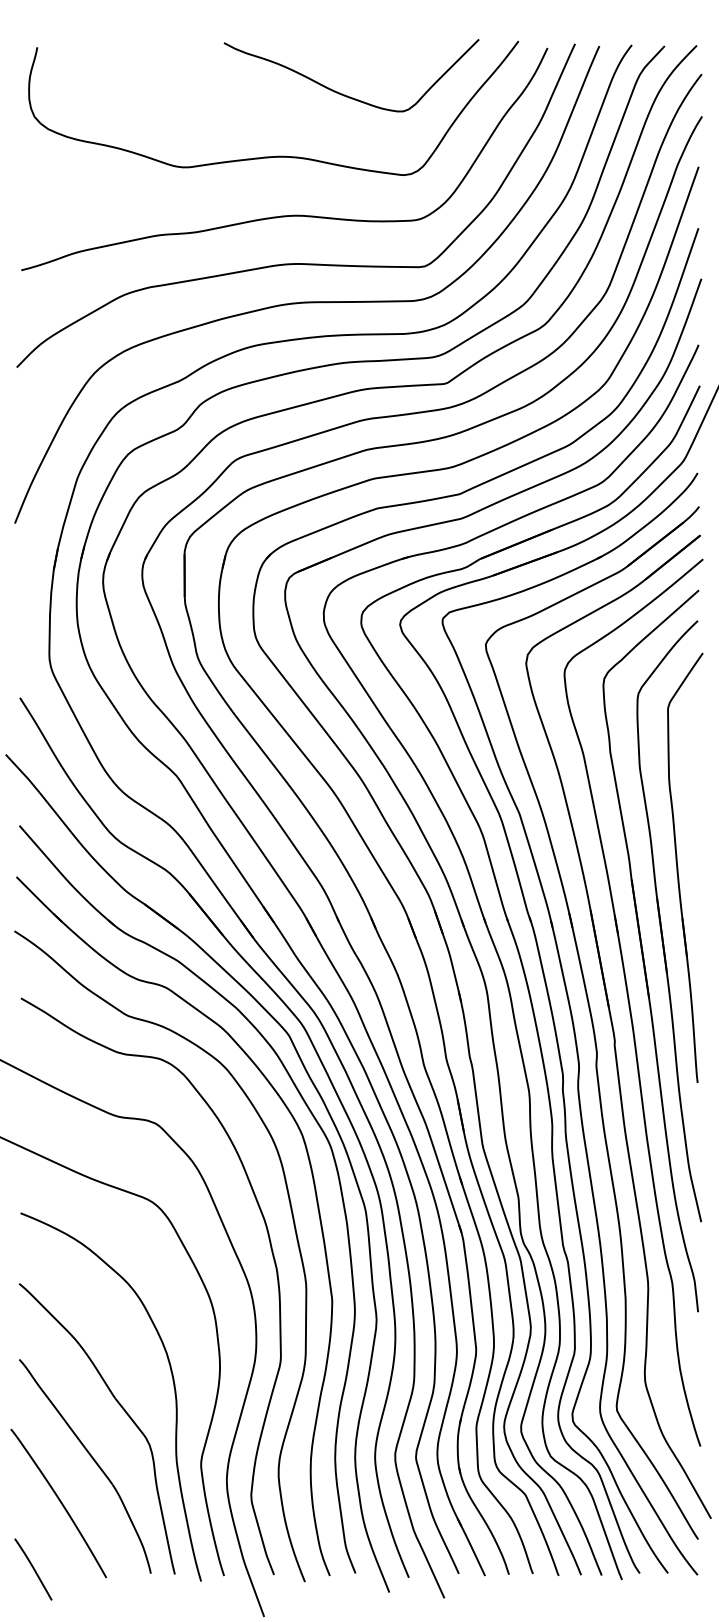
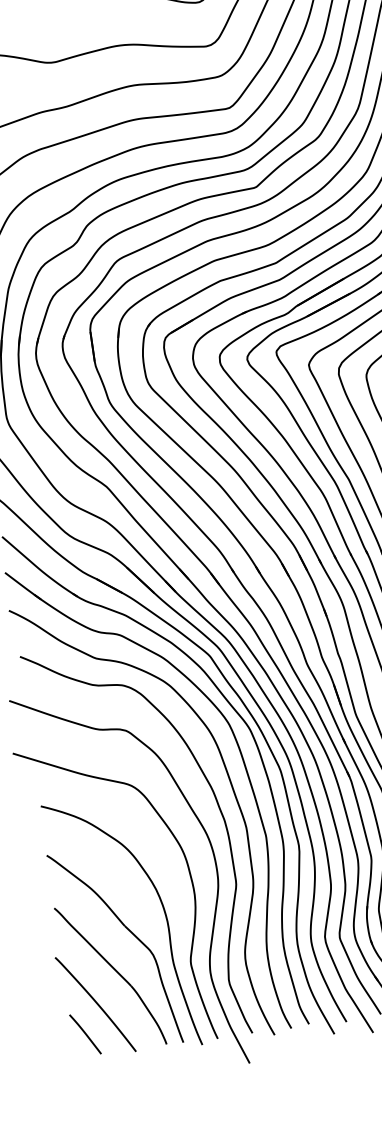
curve: (33, 1569) -> (85, 1034), moved

